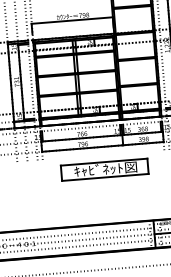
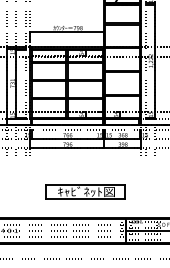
part: (104, 169) -> (85, 191), moved

